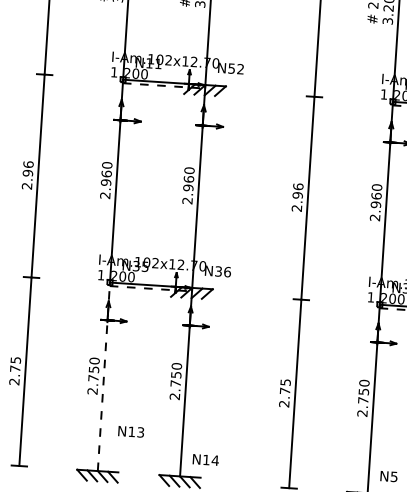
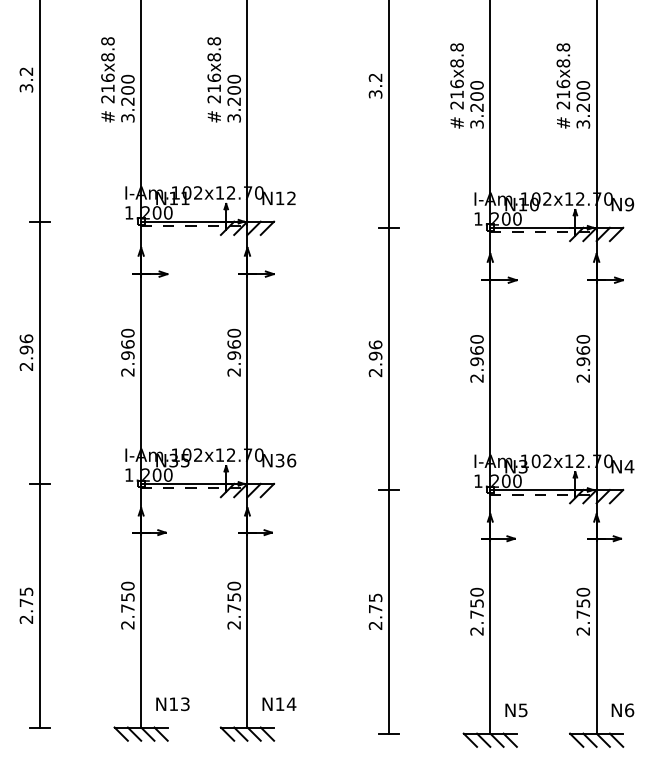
text: (231, 68) -> (279, 198), N52 -> N12
line: (104, 376) -> (141, 605), dashed -> solid
text: (130, 432) -> (172, 704), moved

